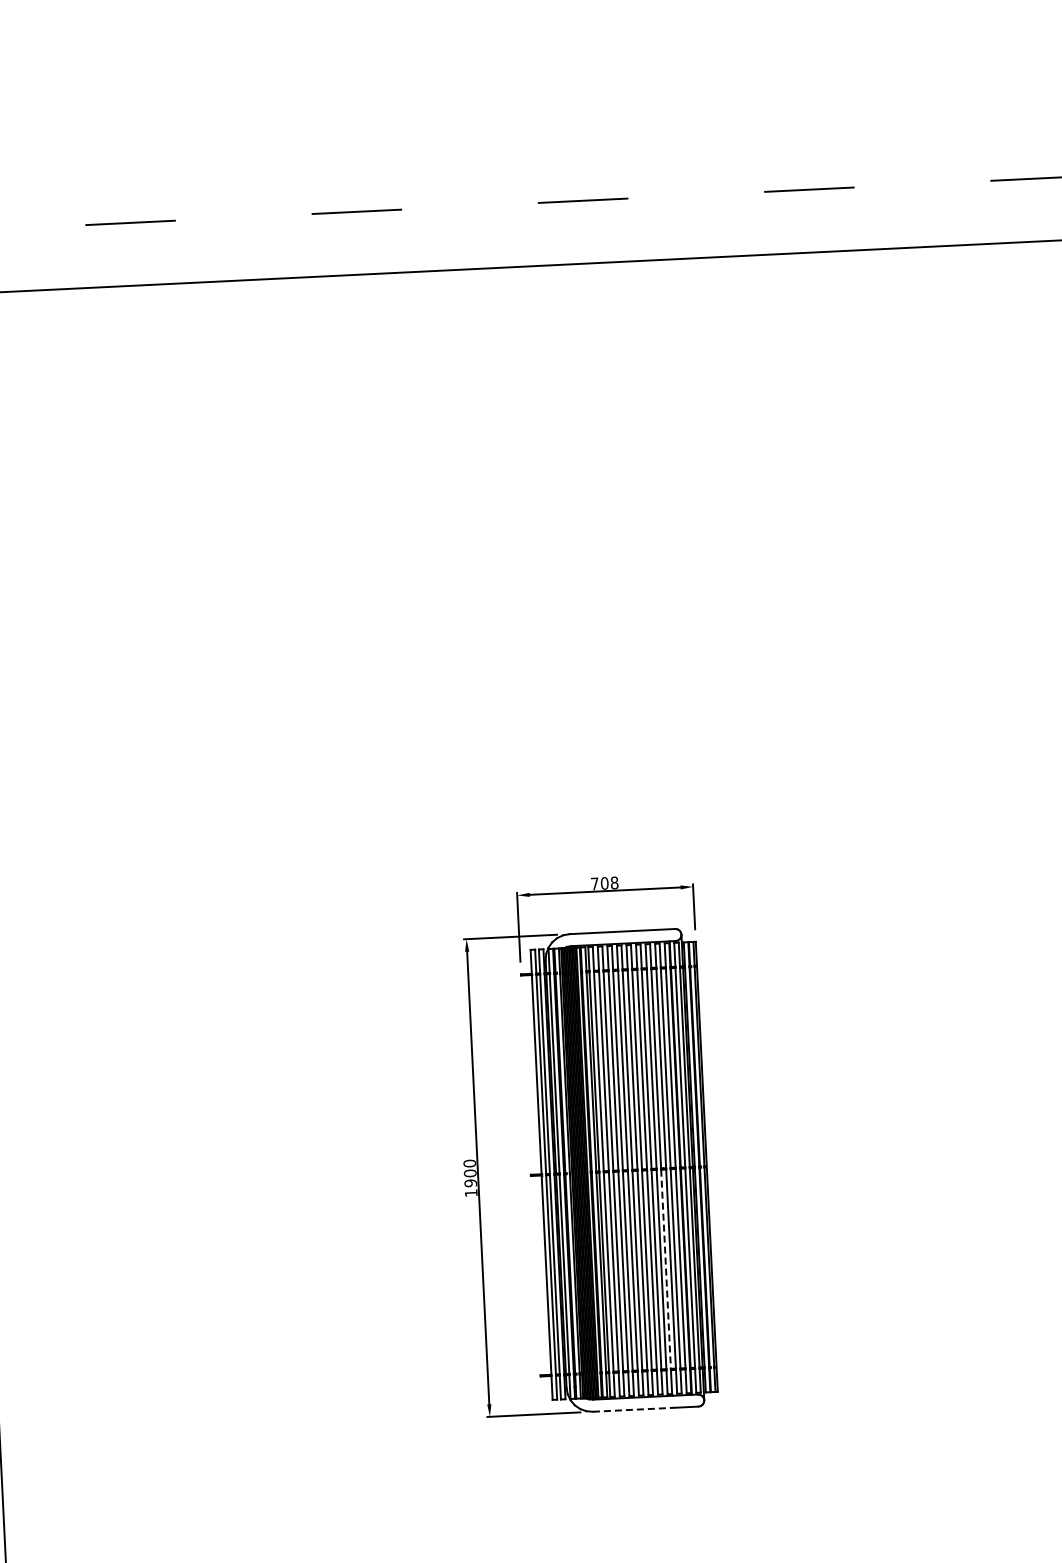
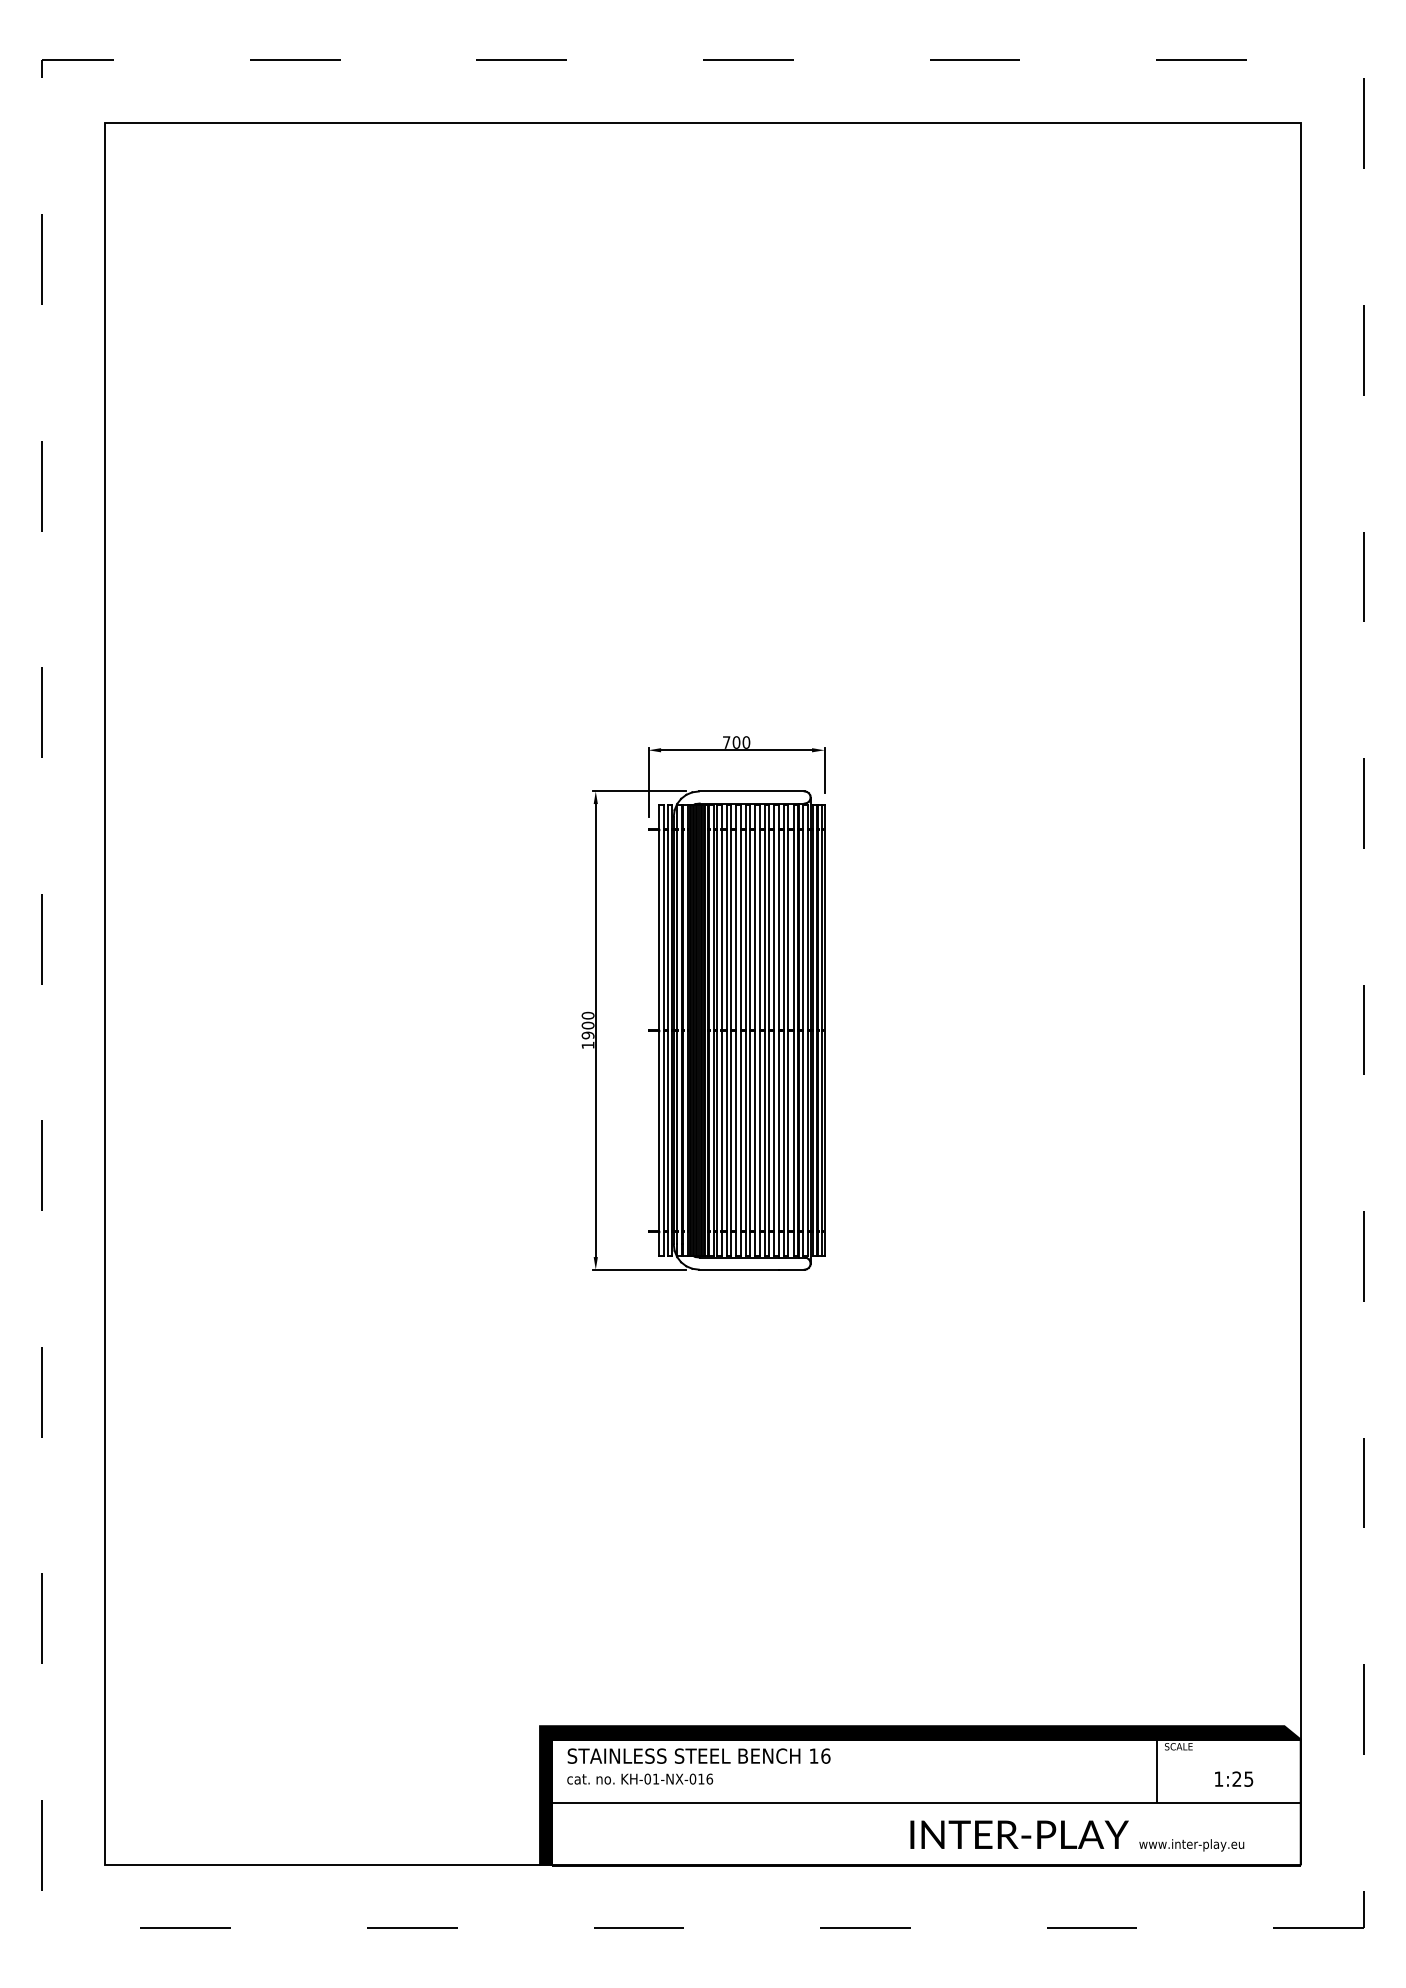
text: (614, 882) -> (746, 742), 708 -> 700
line: (665, 1268) -> (778, 1130), dashed -> solid
line: (633, 1409) -> (739, 1269), dashed -> solid

